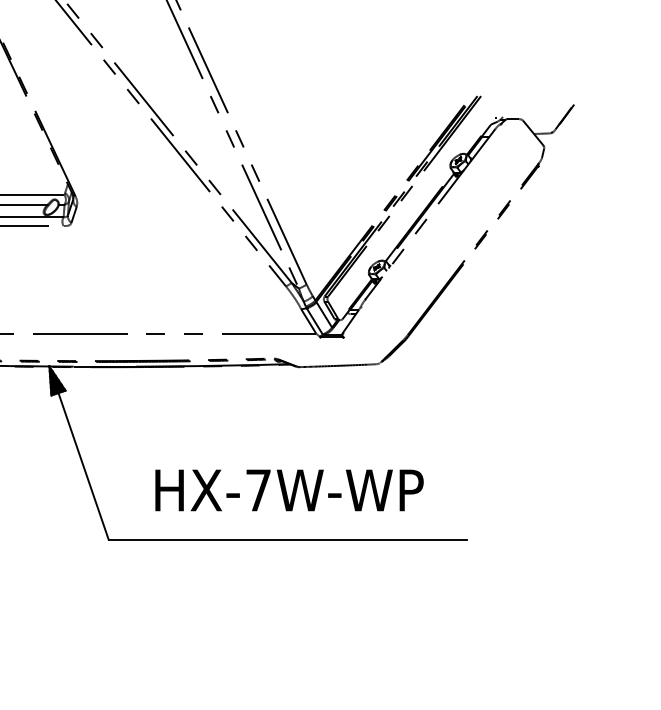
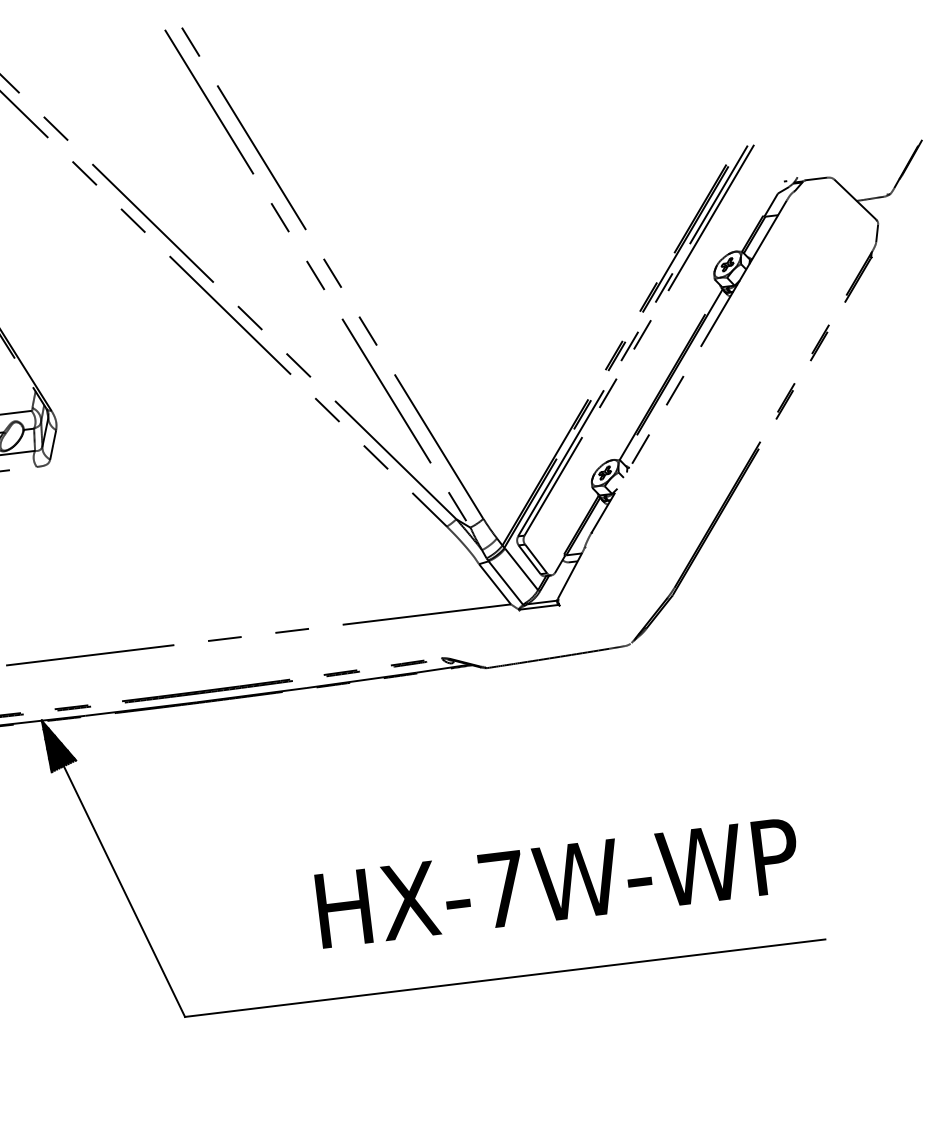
text: (289, 490) -> (557, 882), moved

